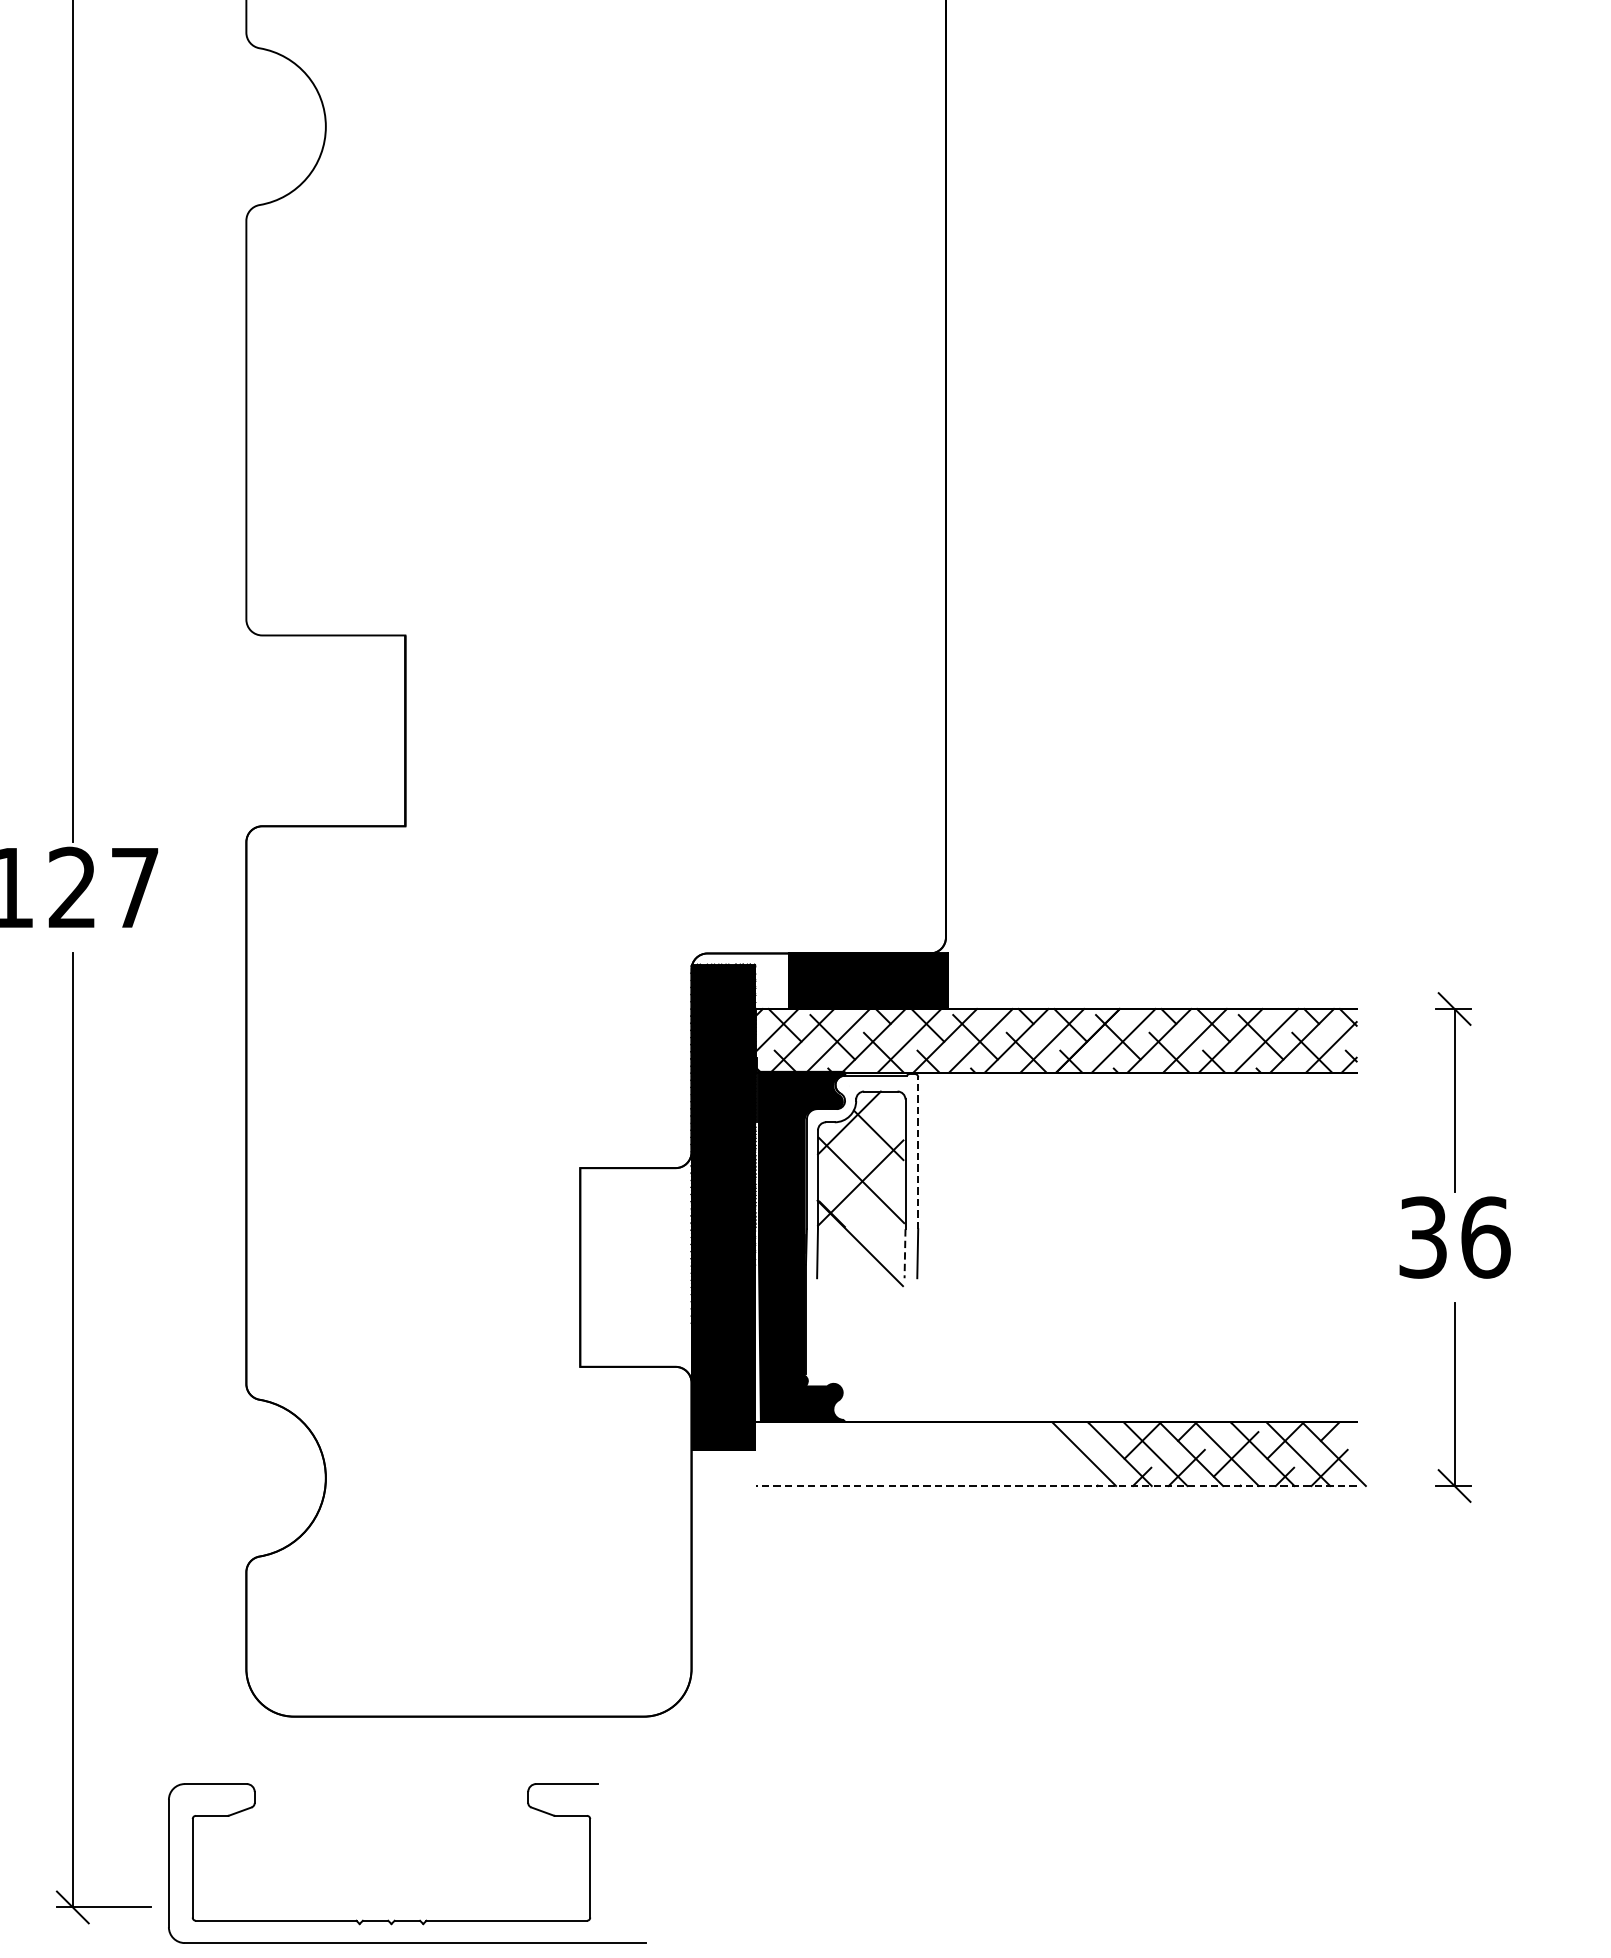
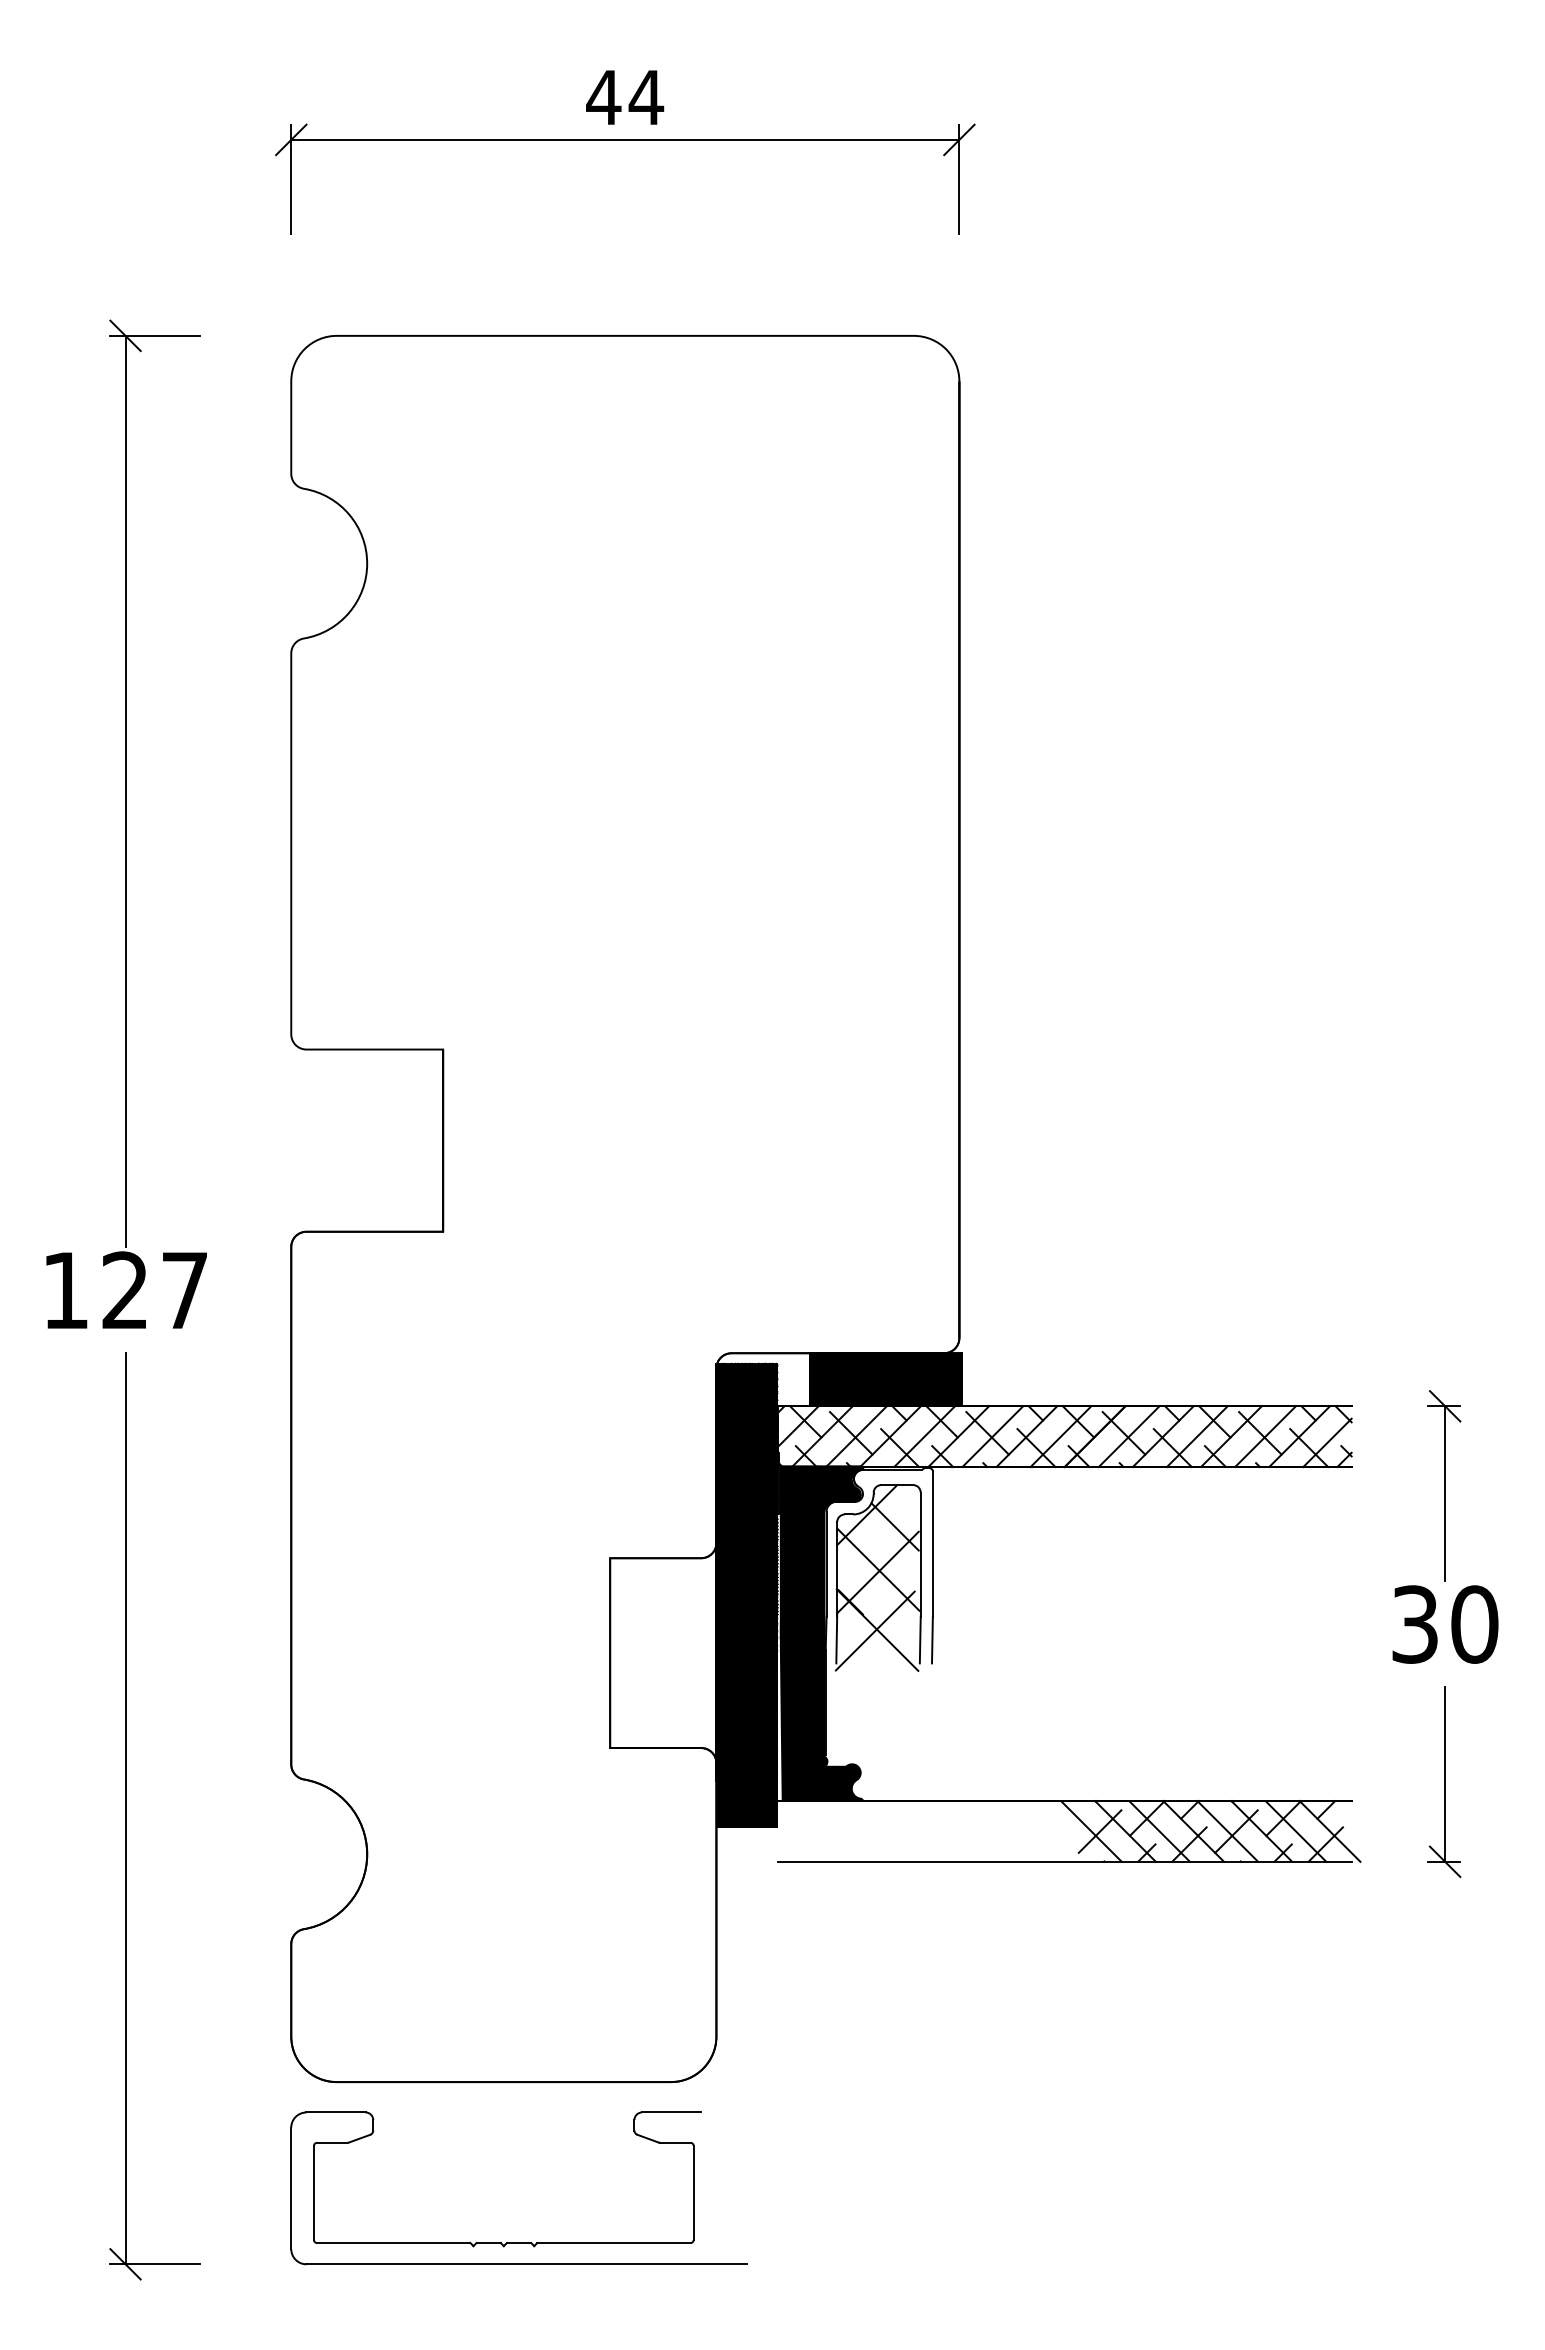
line: (917, 1153) -> (932, 1544), dashed -> solid
text: (1485, 1237) -> (1474, 1624), 36 -> 30
line: (857, 1243) -> (874, 1630), added
line: (905, 1254) -> (920, 1640), dashed -> solid
line: (1092, 1454) -> (1099, 1831), added
line: (1057, 1485) -> (1065, 1861), dashed -> solid
part: (406, 1920) -> (518, 2242), moved

